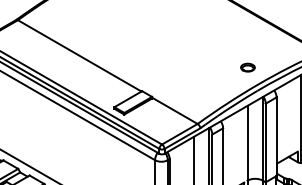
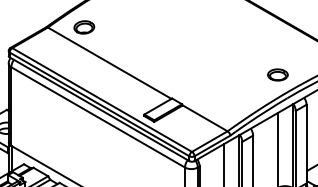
part: (54, 20) -> (84, 27), added
part: (247, 67) -> (277, 74), size x1.43

